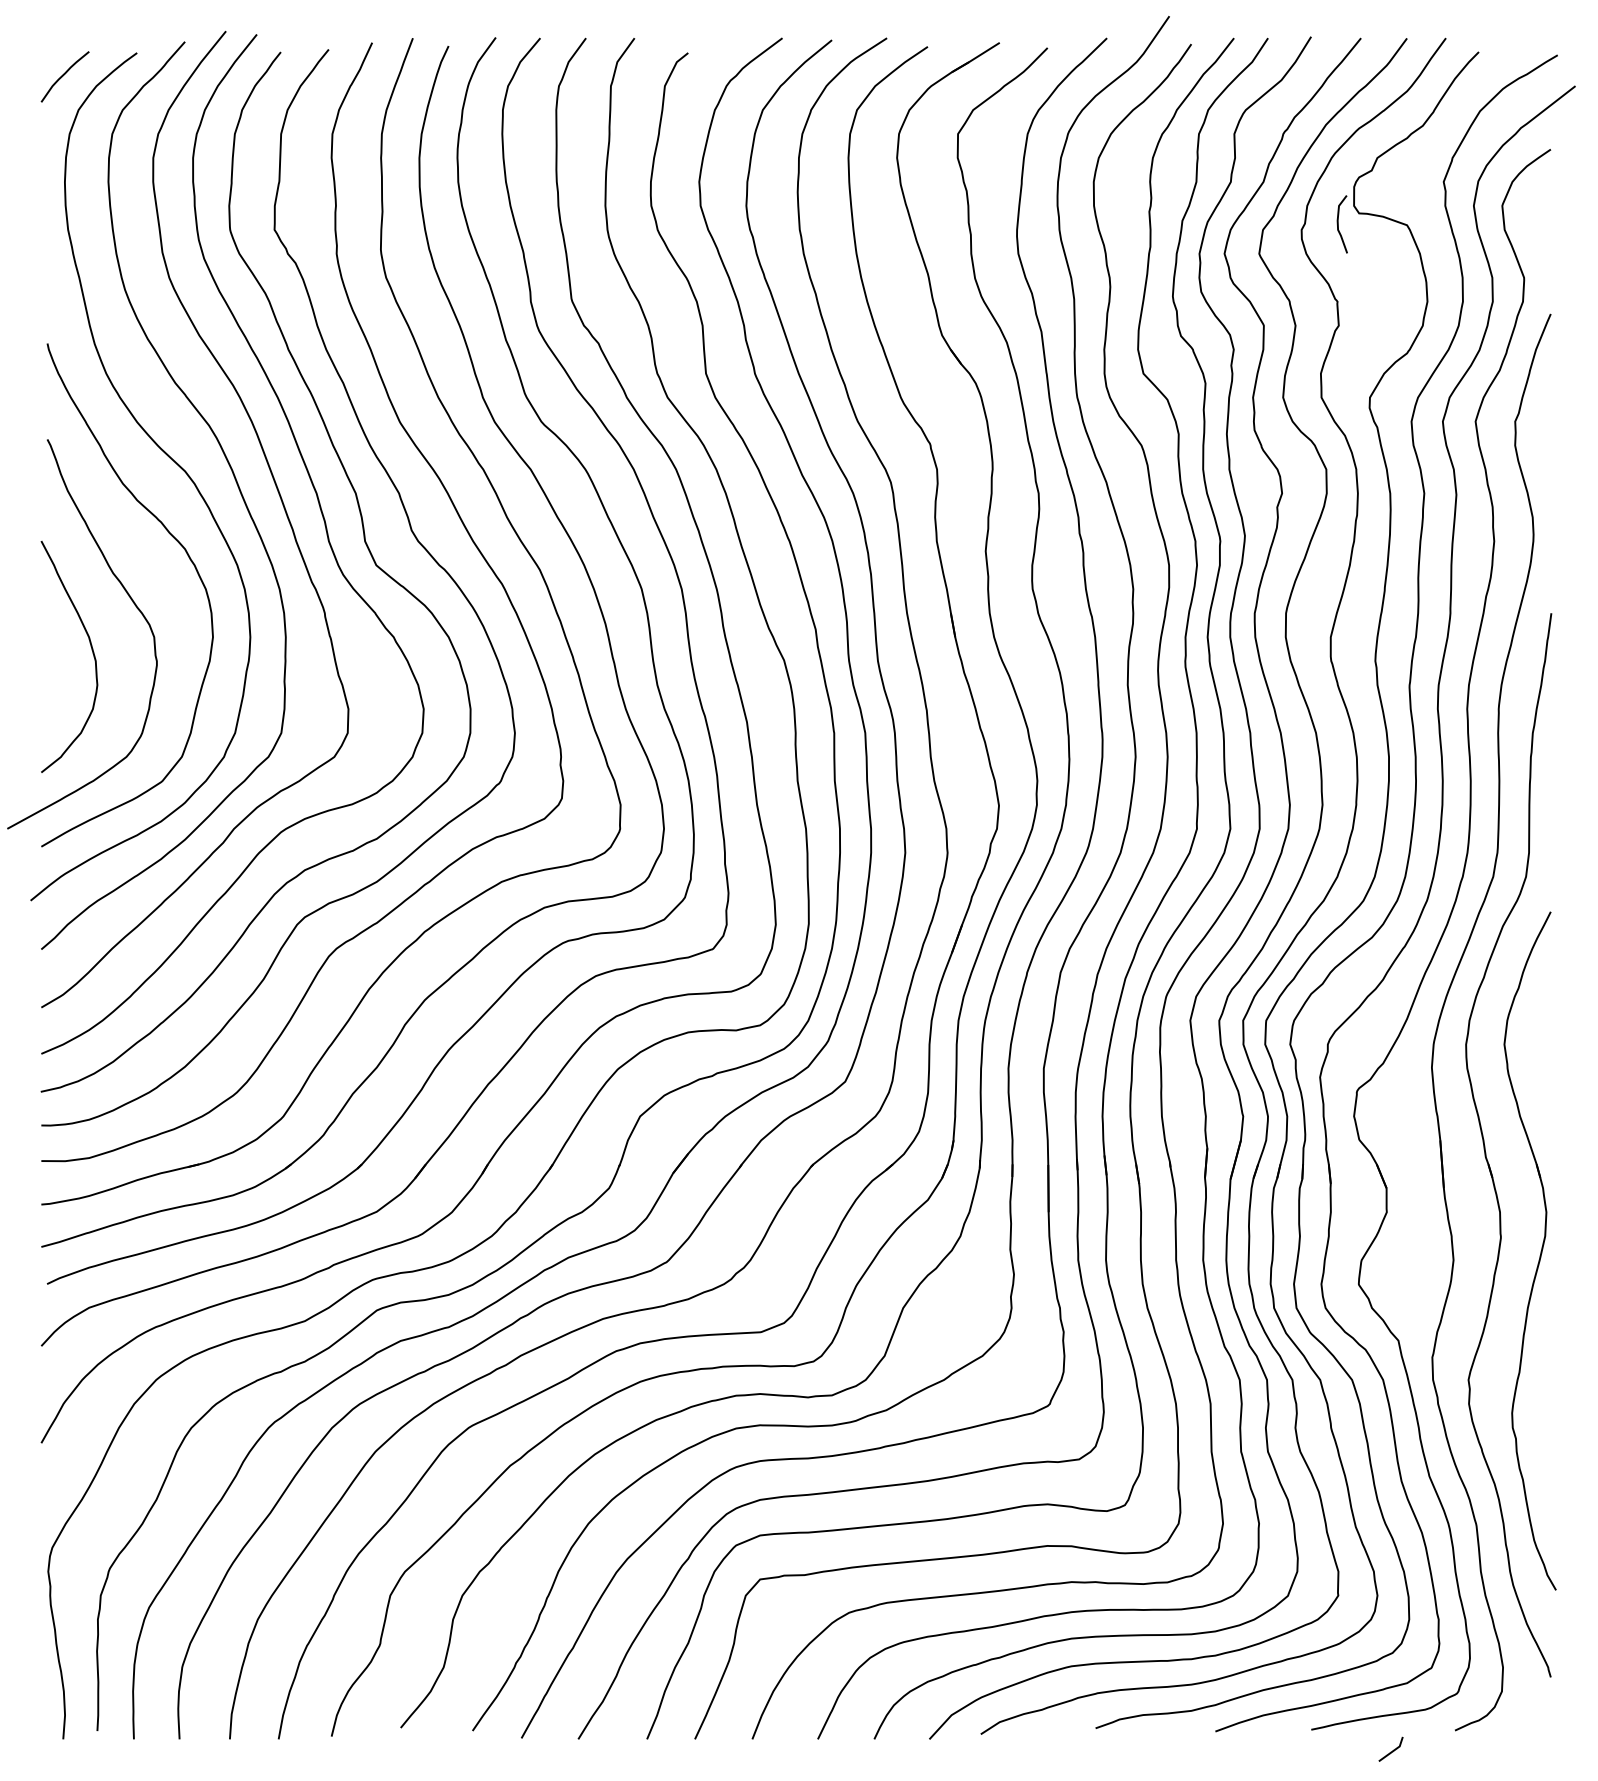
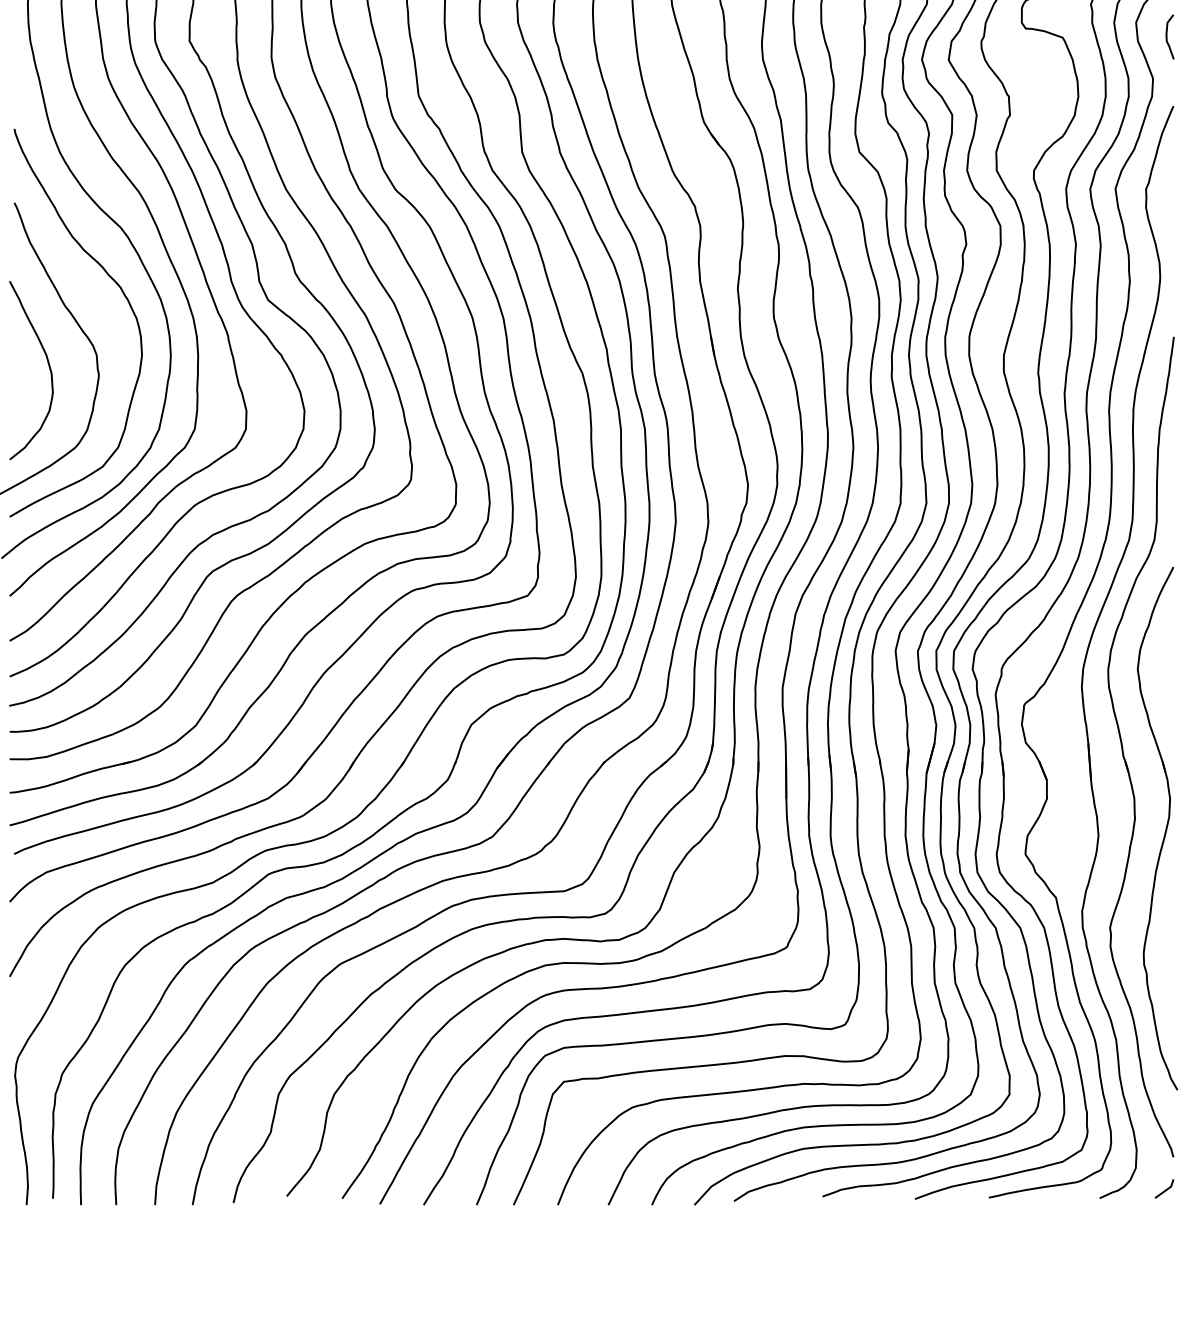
curve: (1338, 224) -> (1167, 37), moved
line: (1392, 1750) -> (1165, 1189), moved

